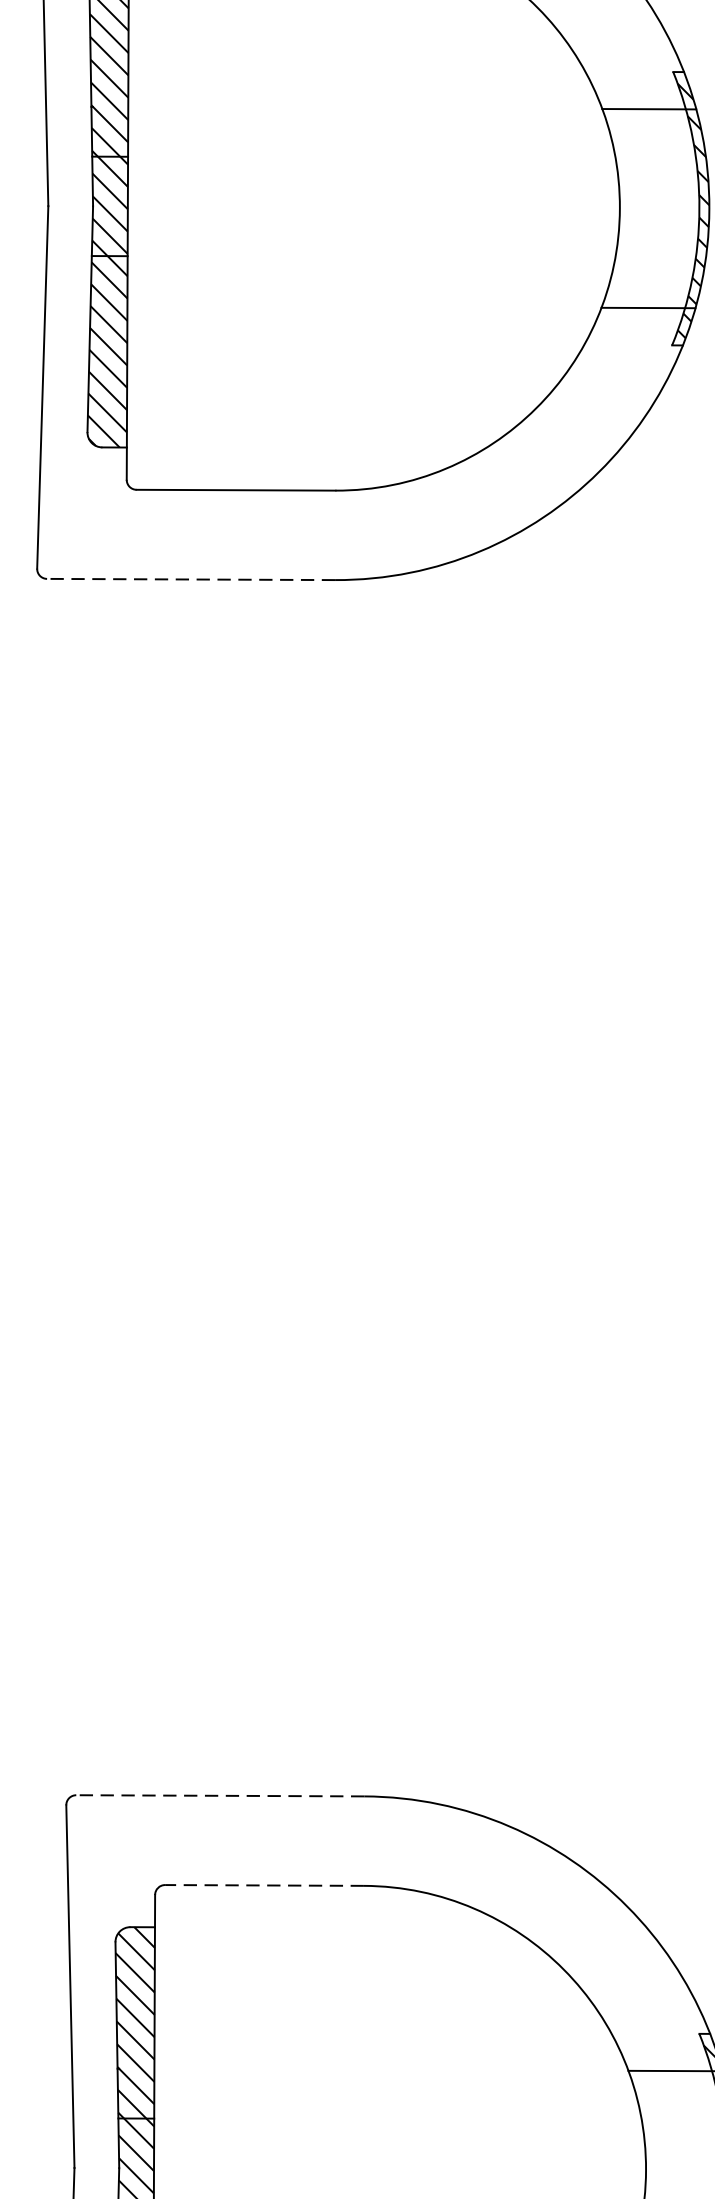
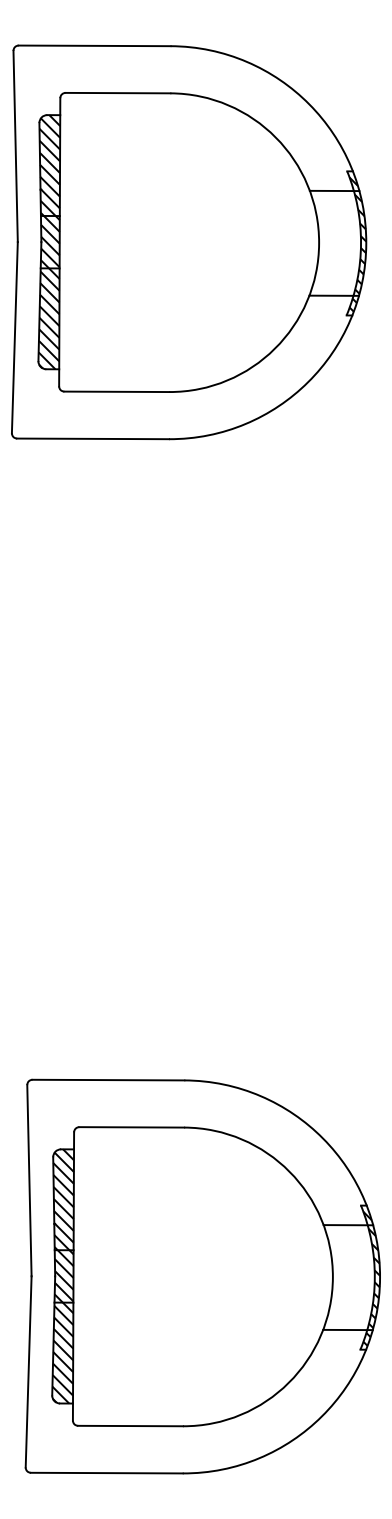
line: (191, 578) -> (93, 438), dashed -> solid
line: (220, 1796) -> (108, 1080), dashed -> solid
line: (264, 1885) -> (131, 1127), dashed -> solid

